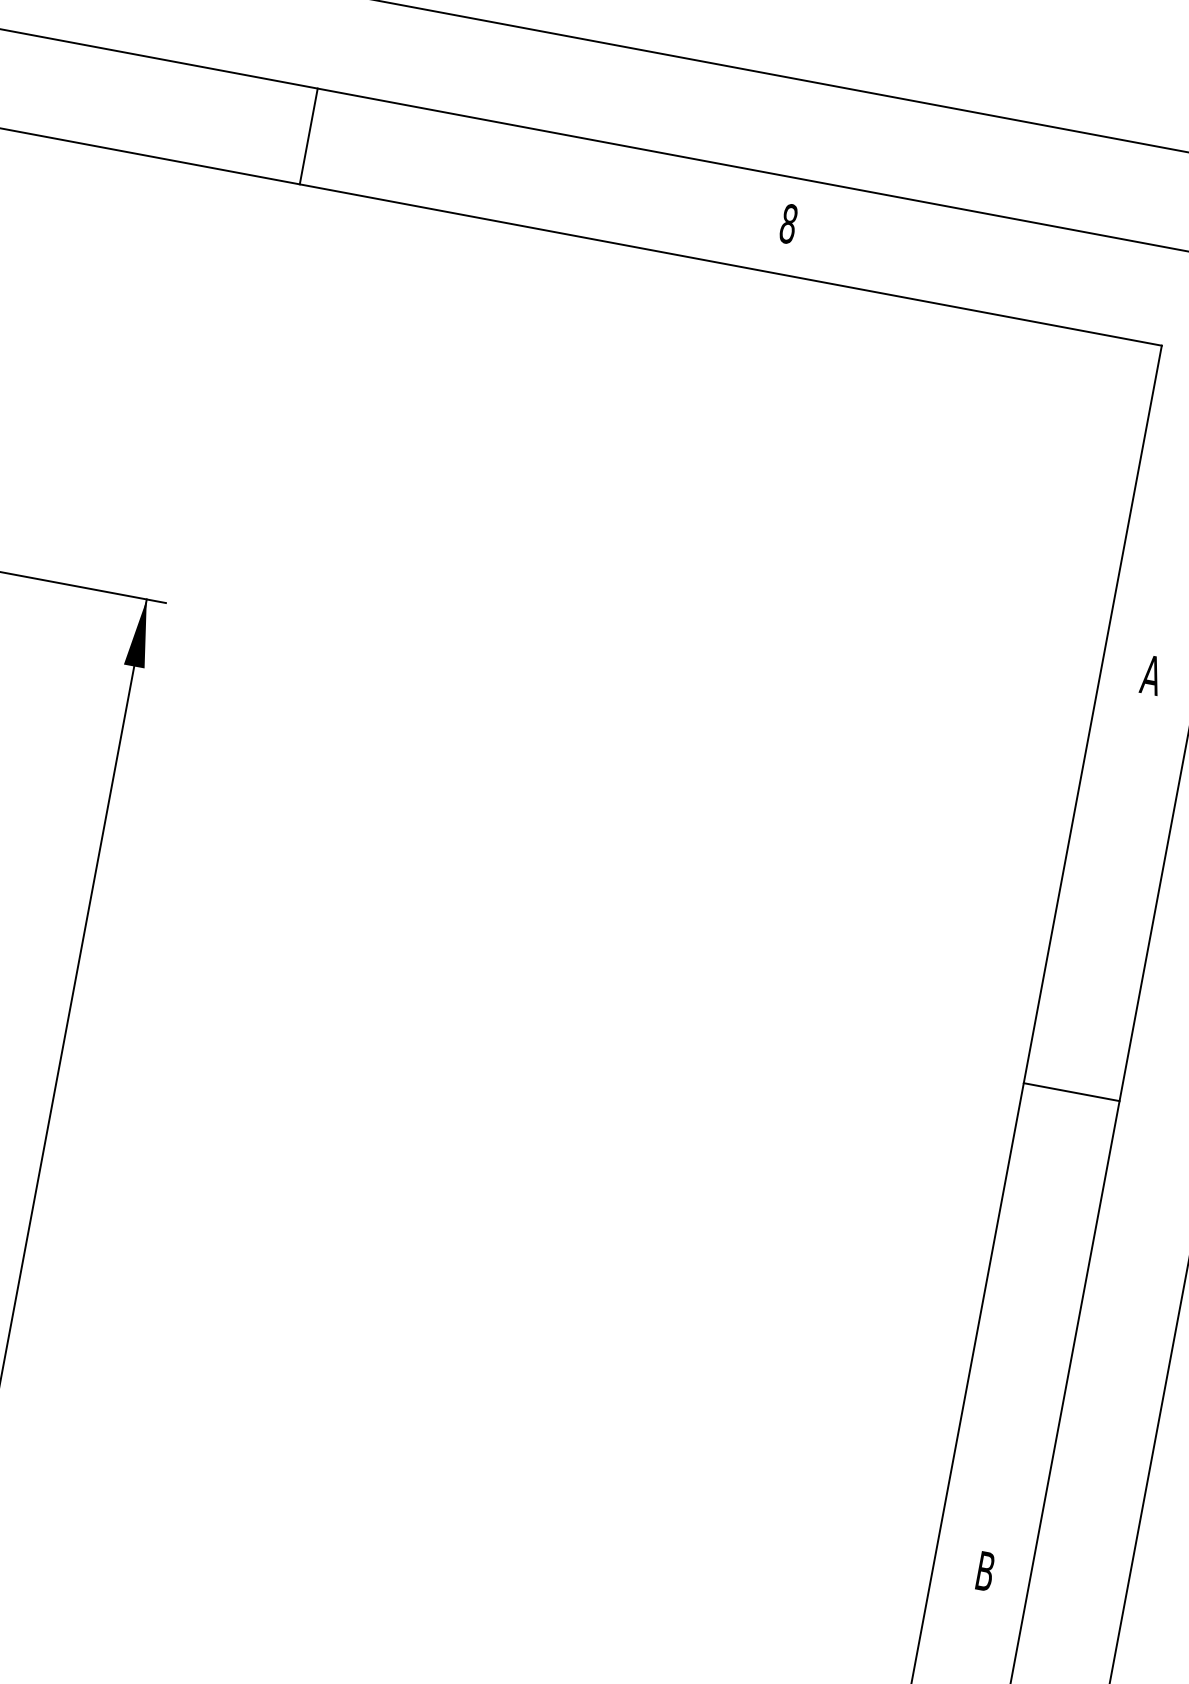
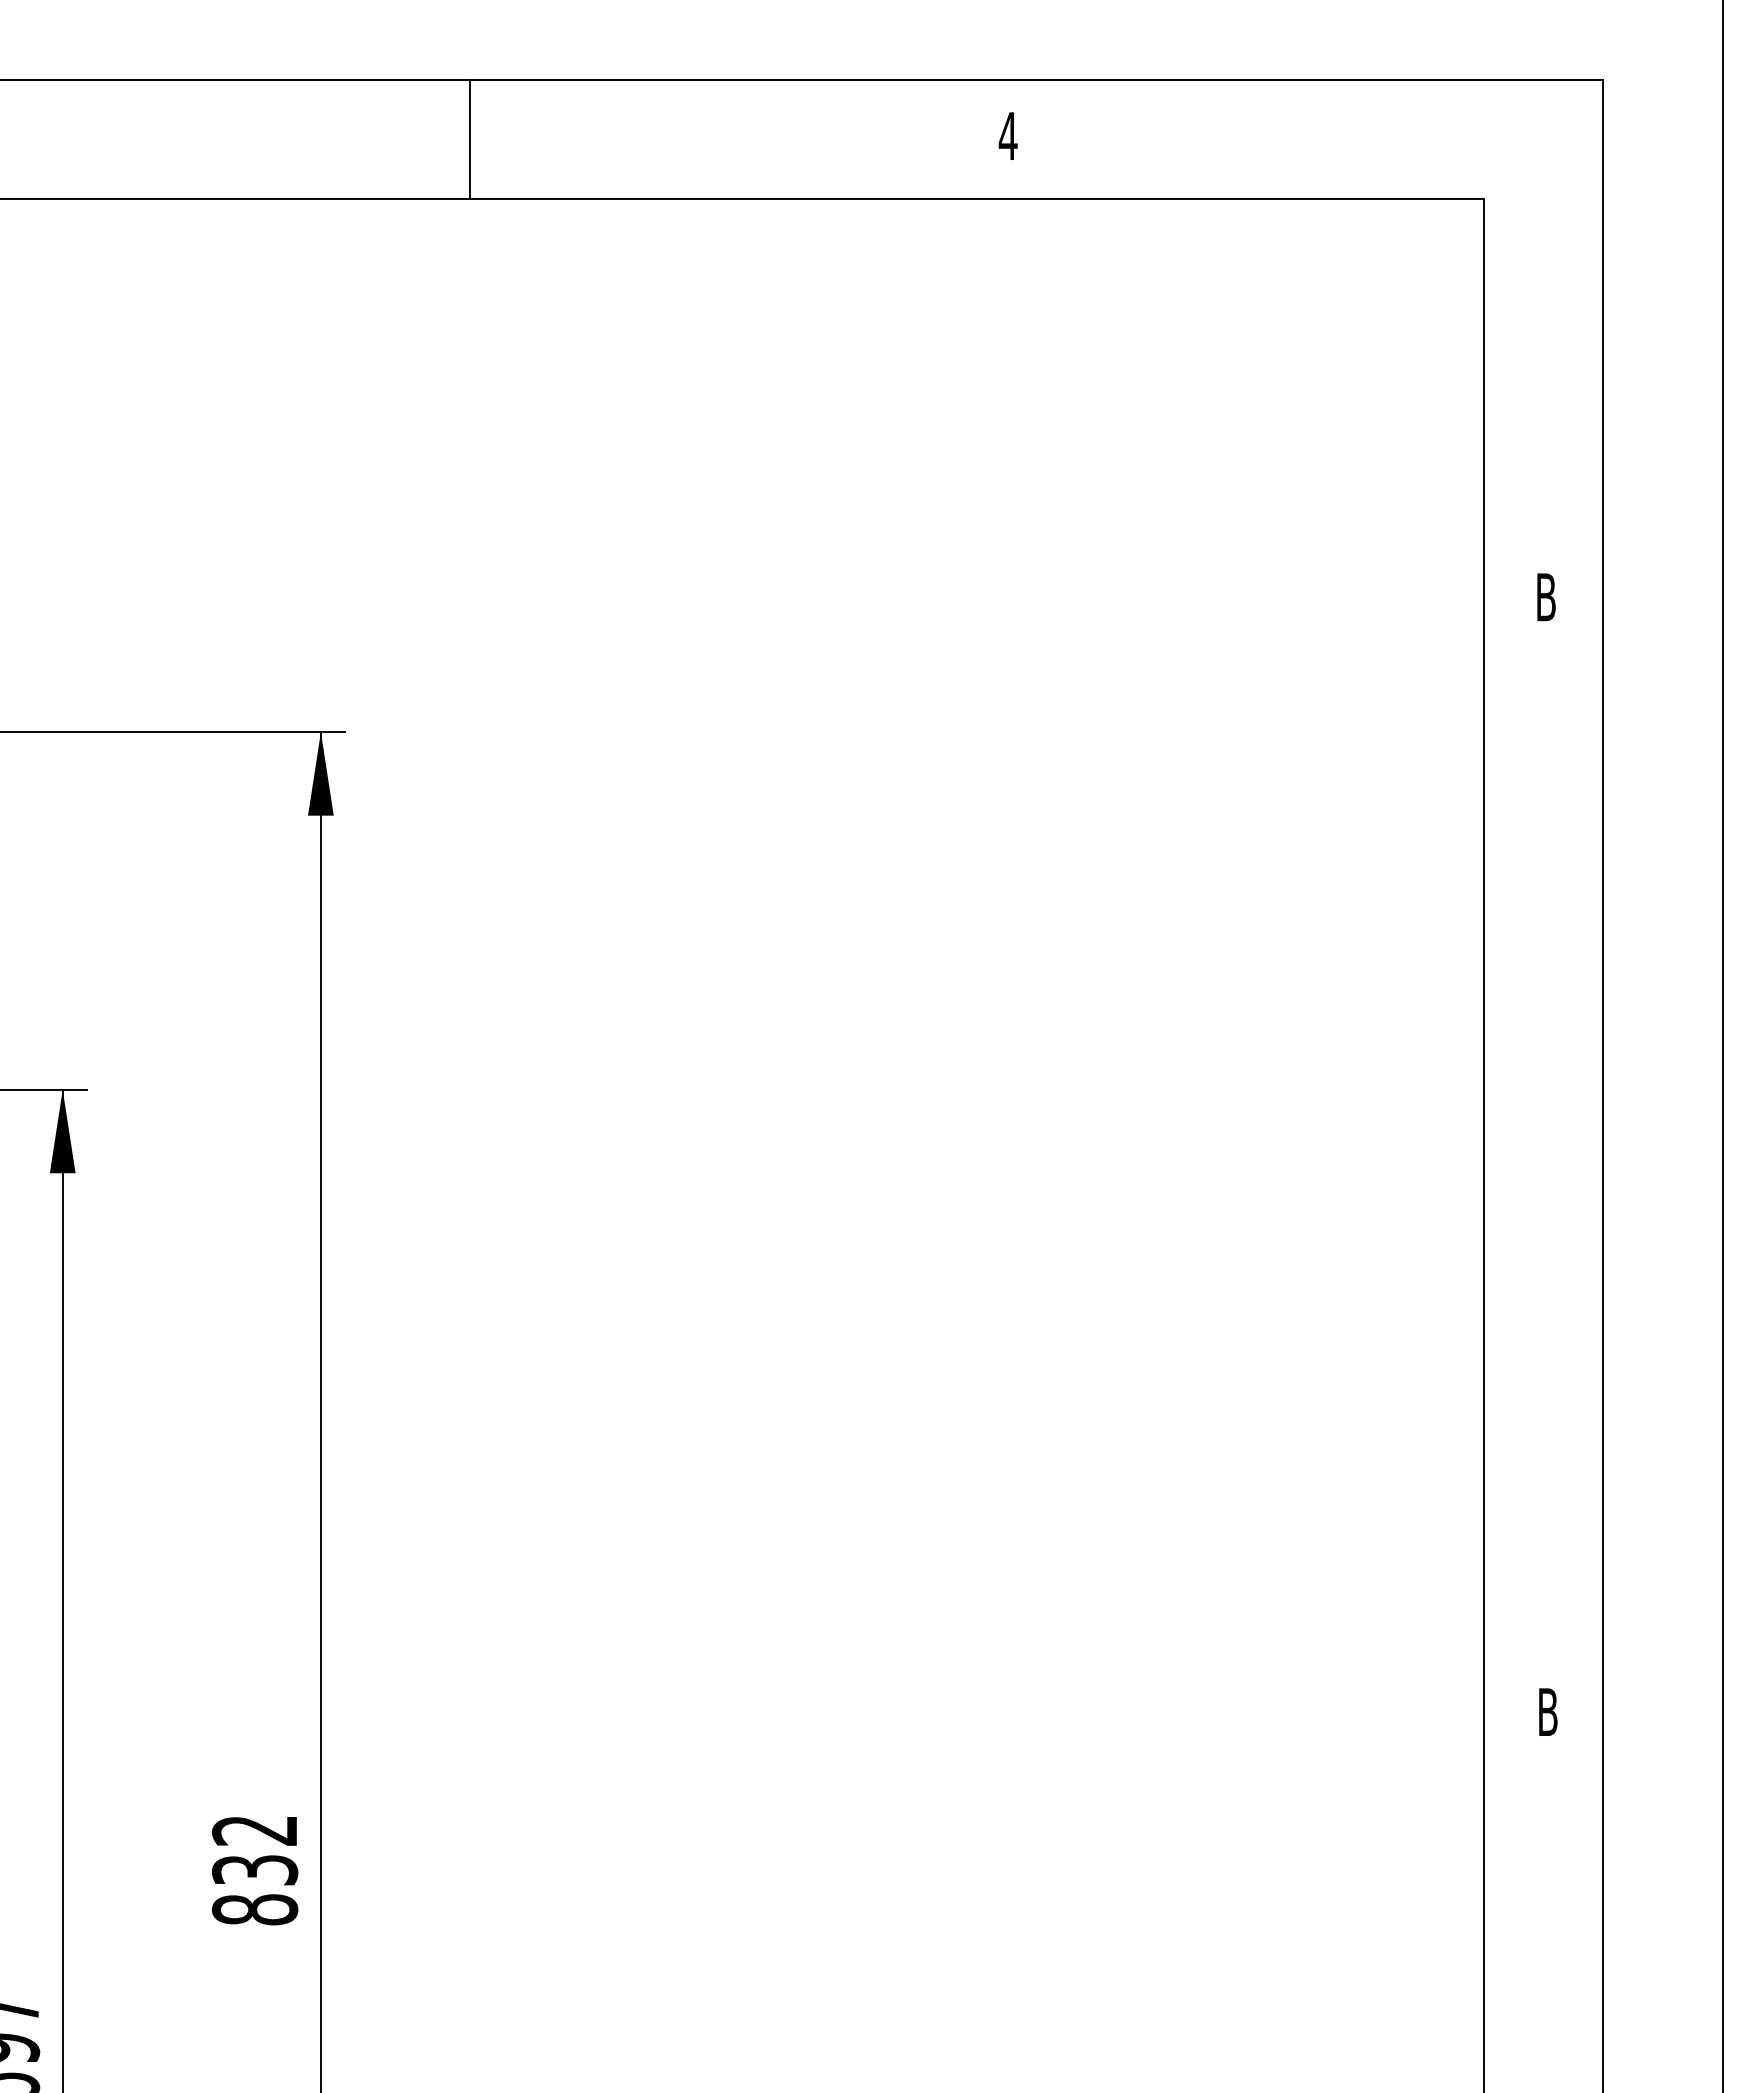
line: (308, 135) -> (470, 138), moved
text: (788, 223) -> (1007, 135), 8 -> 4
text: (1151, 675) -> (1545, 597), A -> B
line: (1071, 1092) -> (1543, 1116), removed

